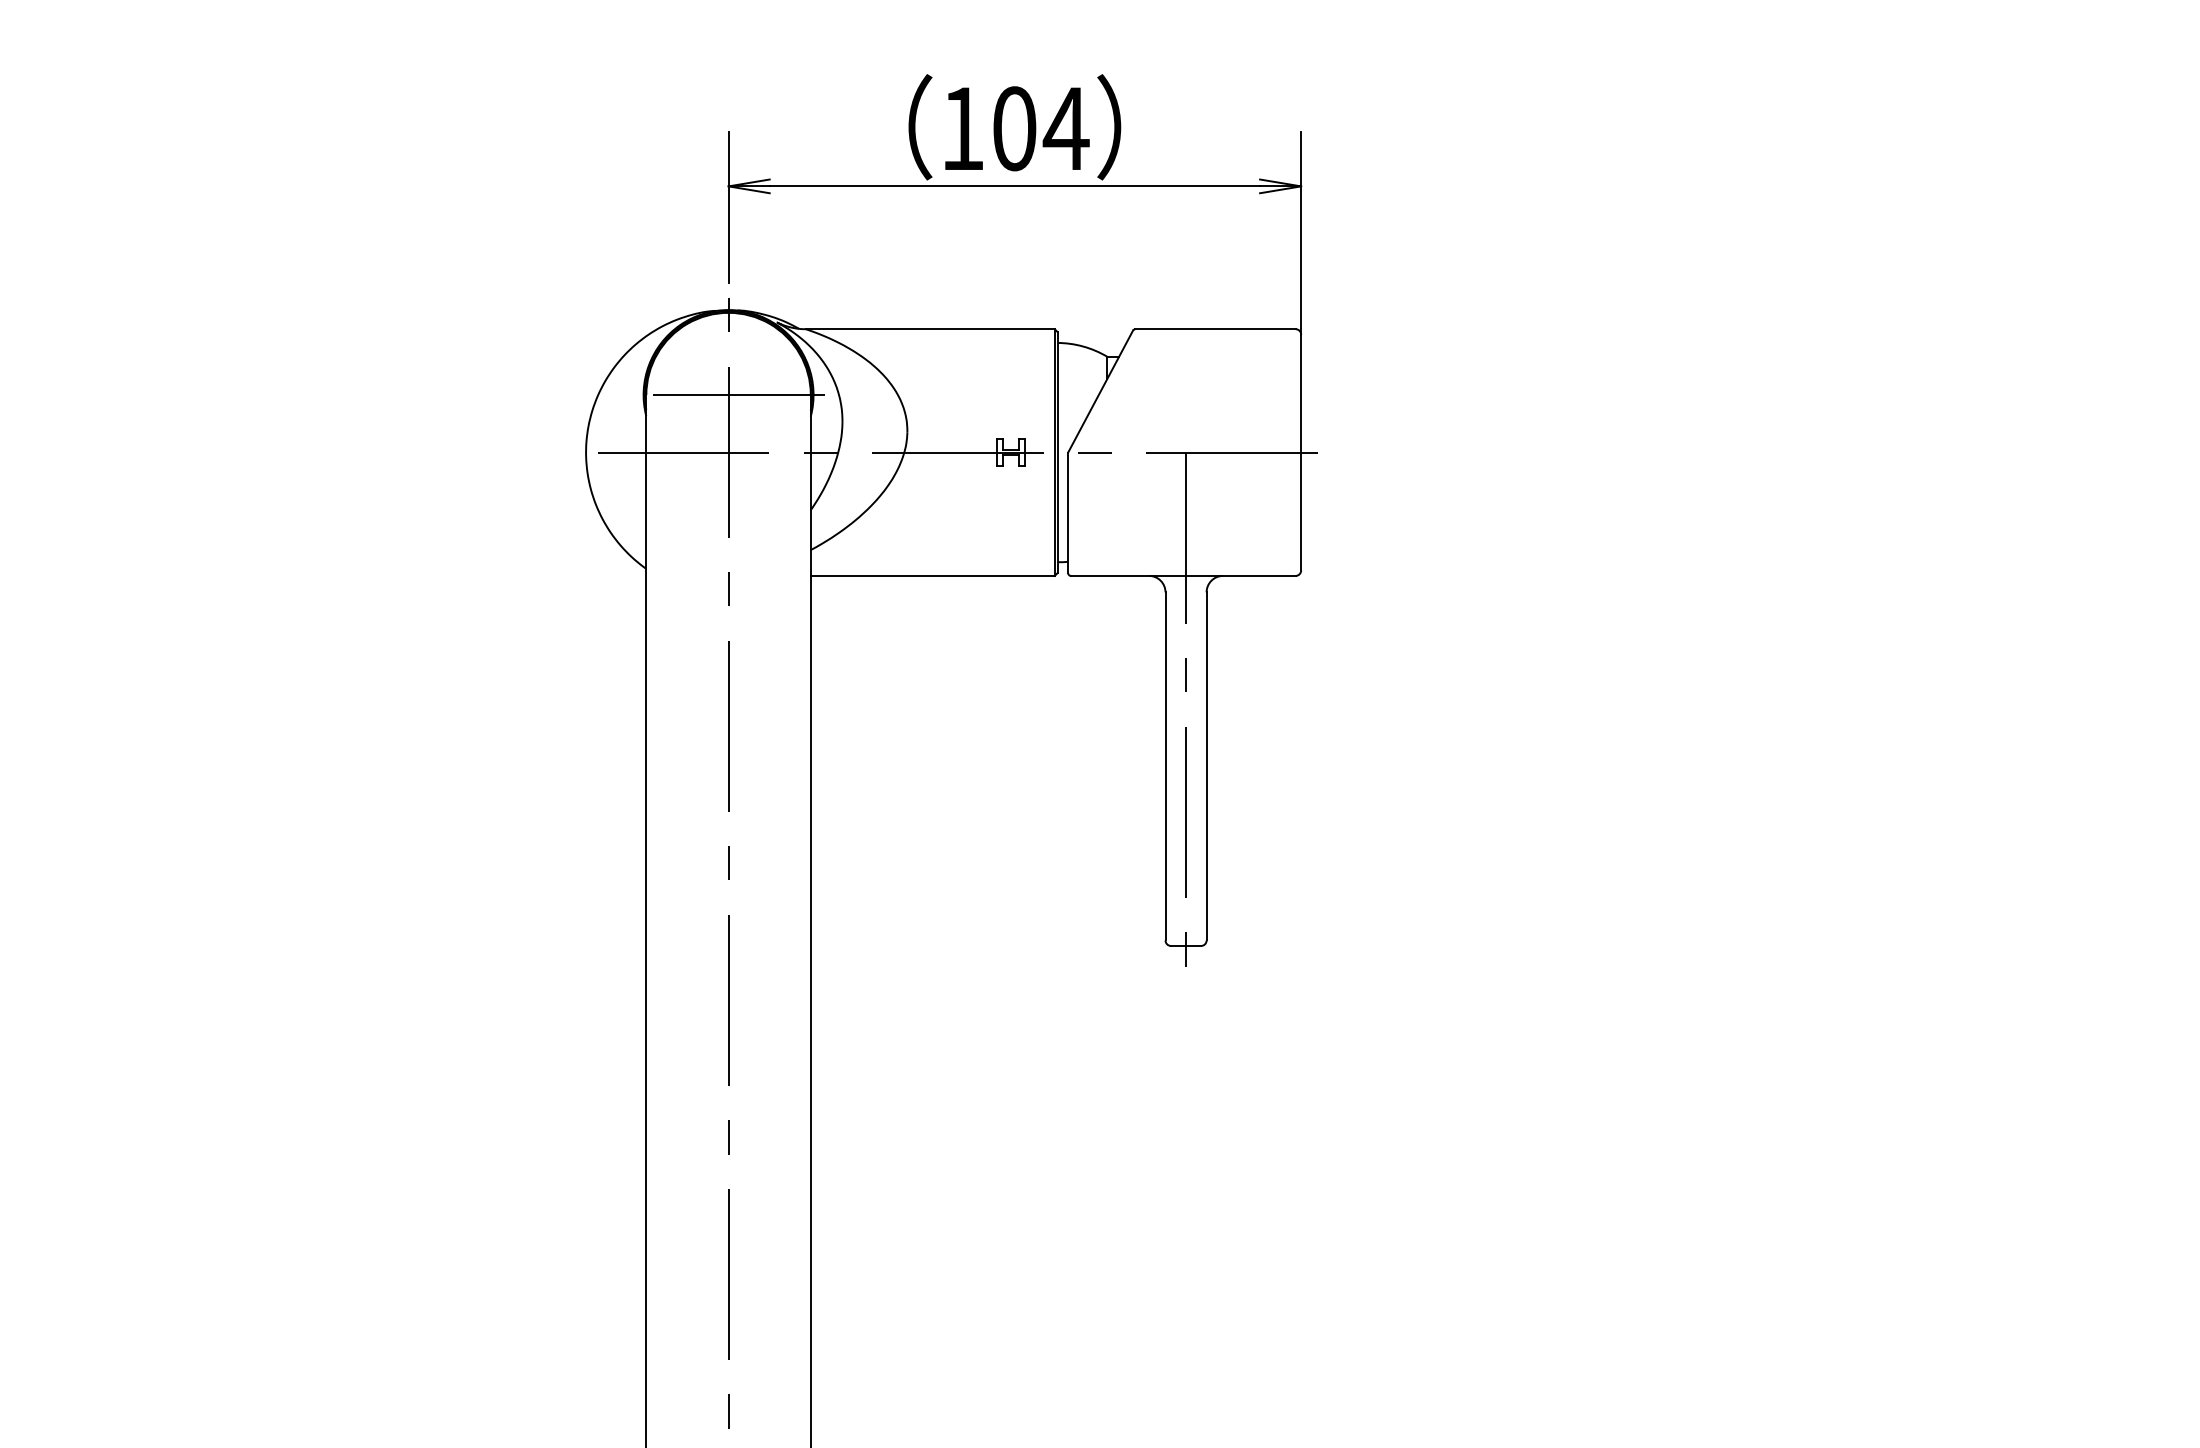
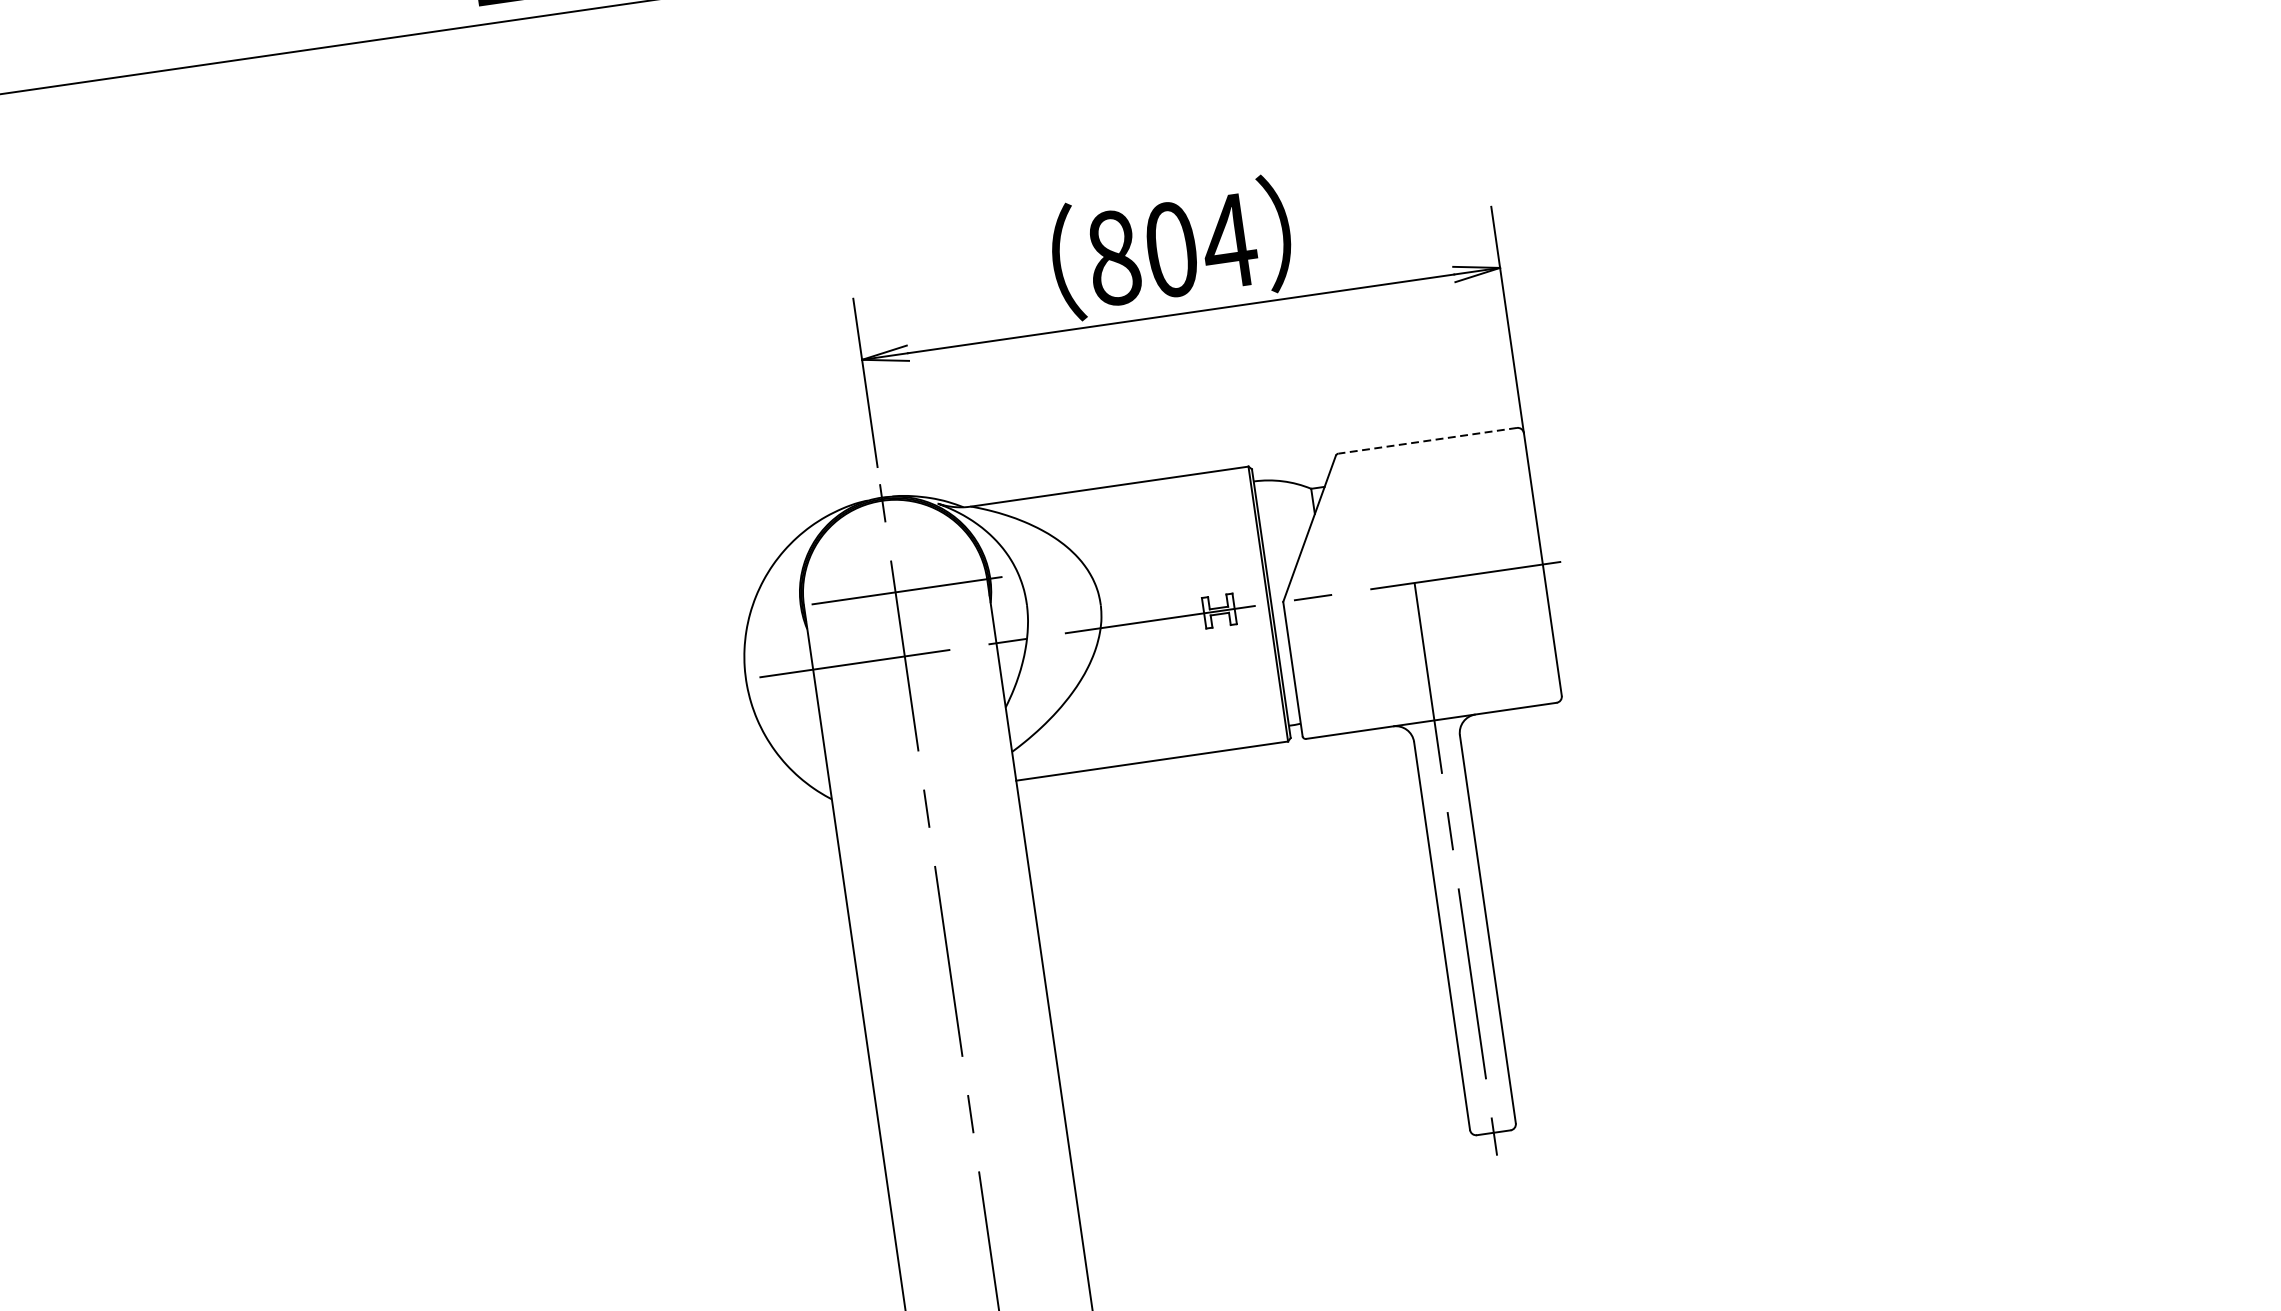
text: (962, 128) -> (1113, 257), 104 -> 804
line: (1215, 329) -> (1427, 441), solid -> dashed

